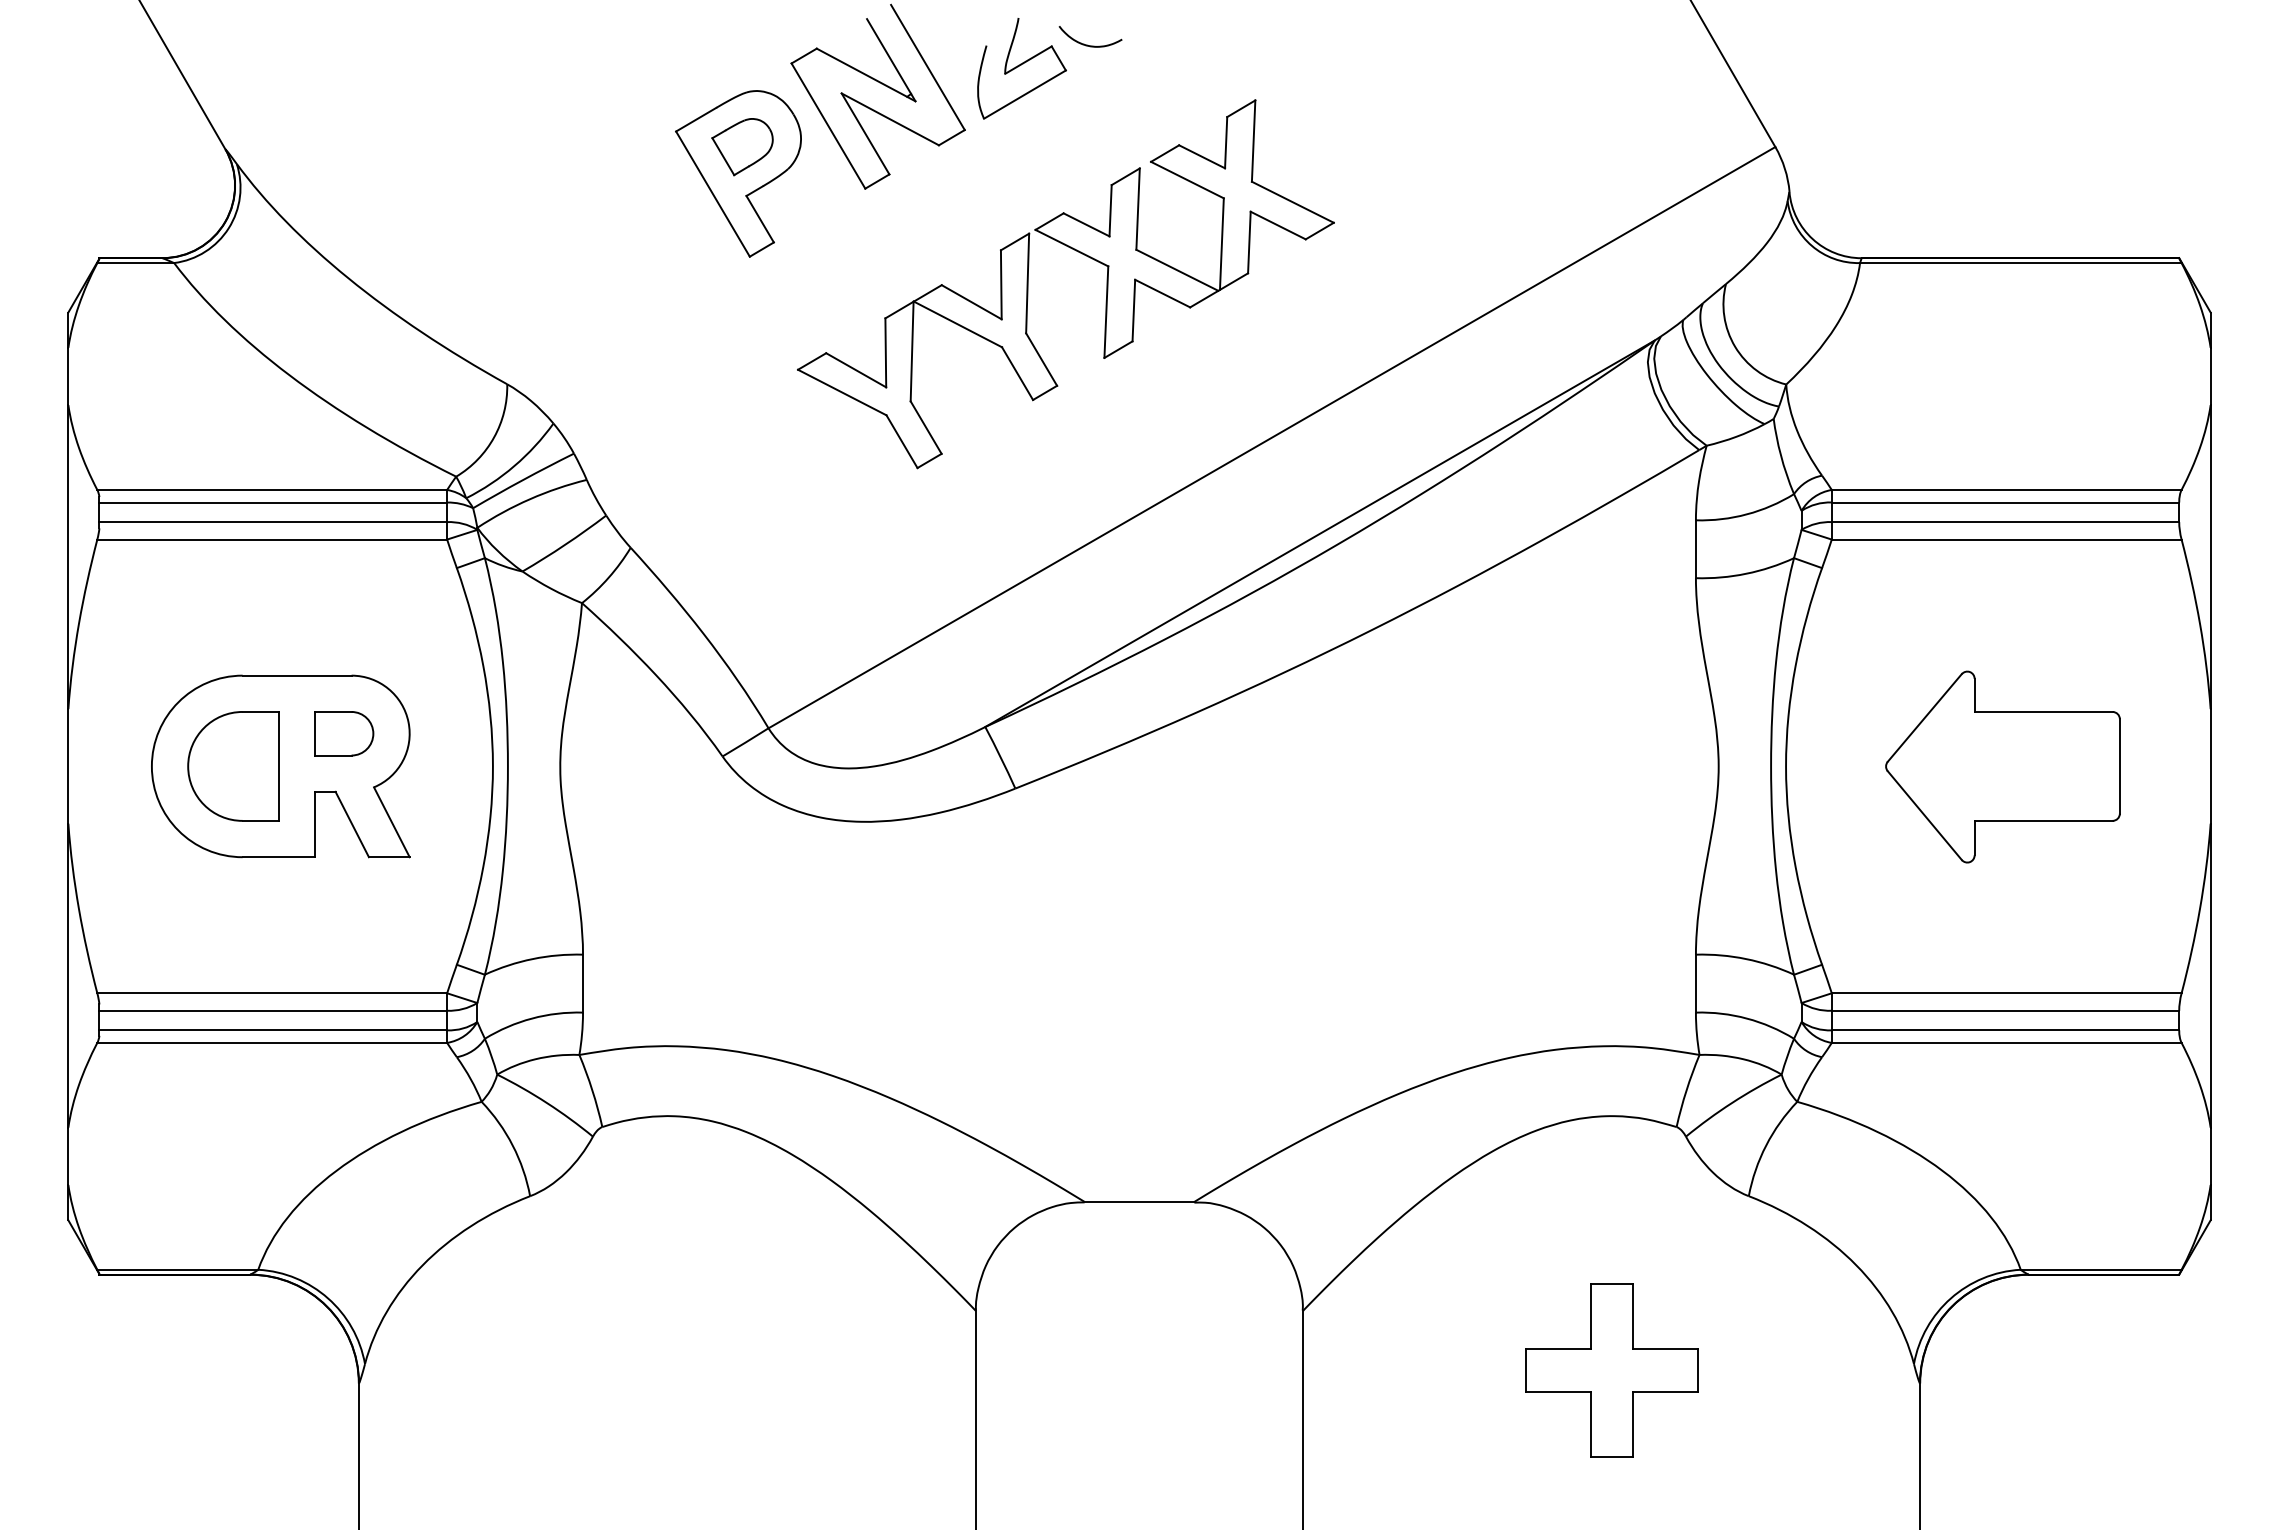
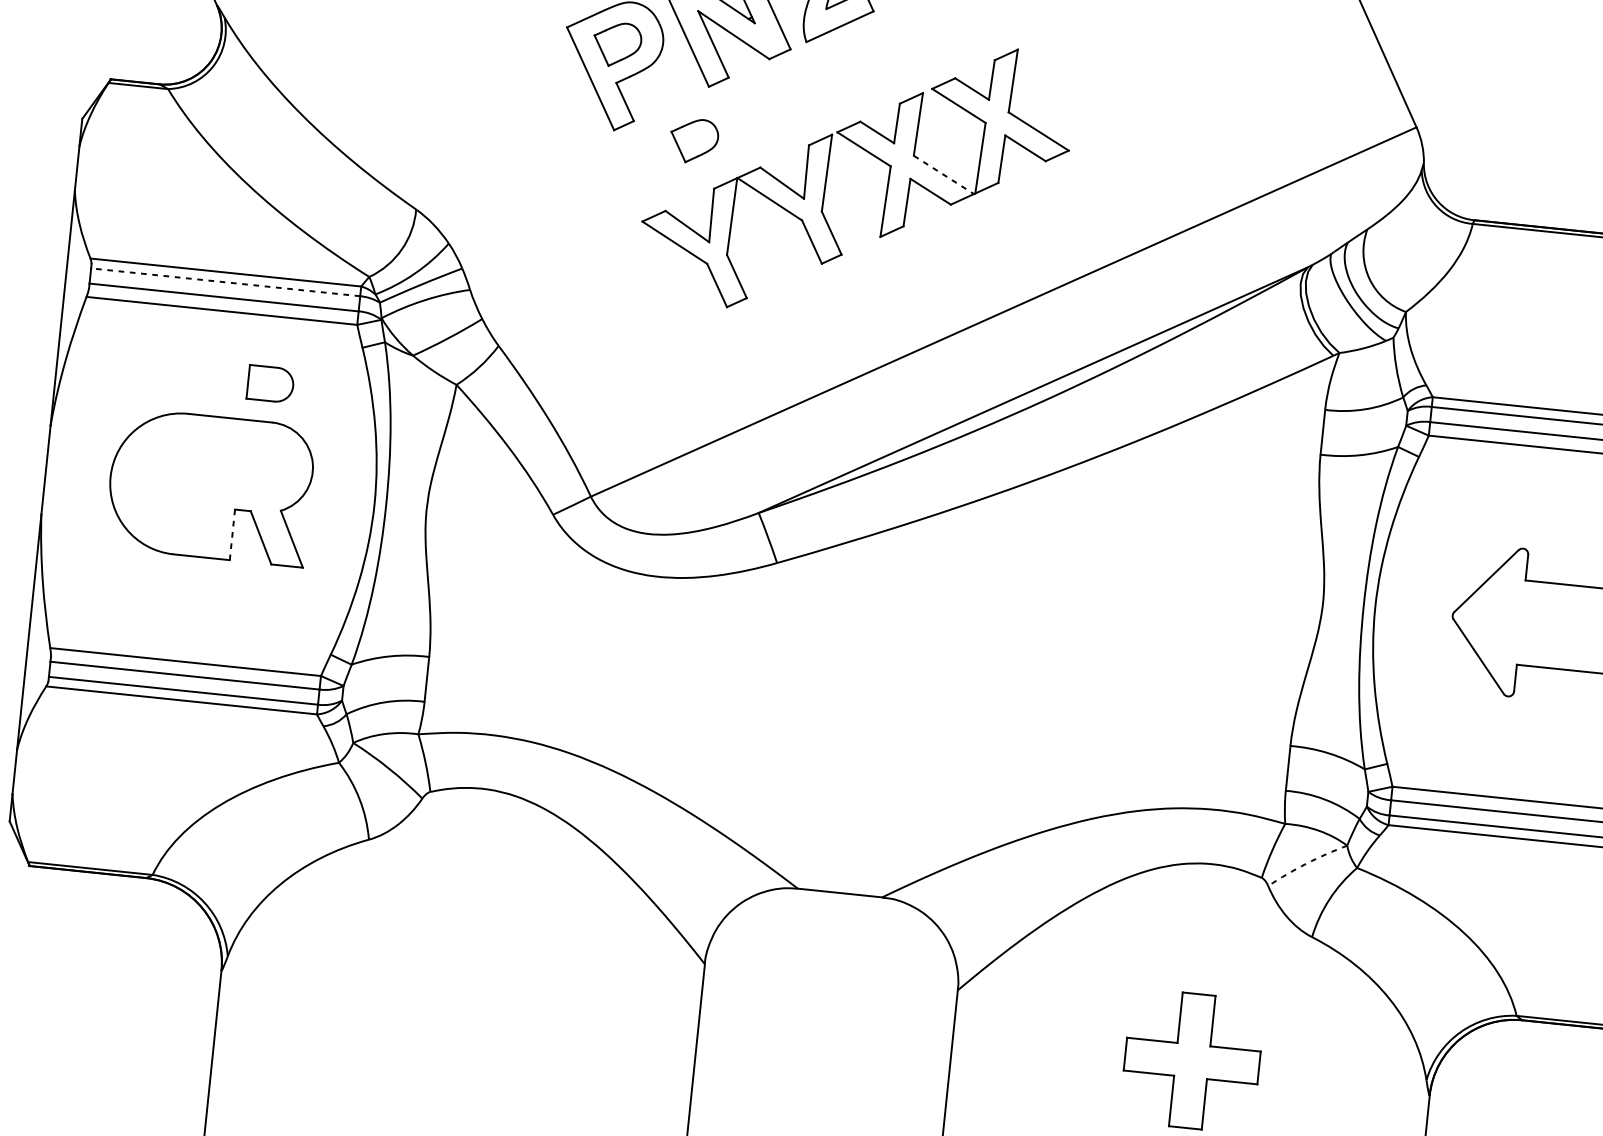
part: (853, 260) -> (694, 141), added
line: (1177, 270) -> (943, 175), solid -> dashed
line: (273, 502) -> (225, 282), solid -> dashed
part: (344, 733) -> (270, 383), moved
part: (233, 766) -> (173, 483), removed
line: (315, 824) -> (232, 534), solid -> dashed
arc: (1732, 1102) -> (1306, 863), solid -> dashed

